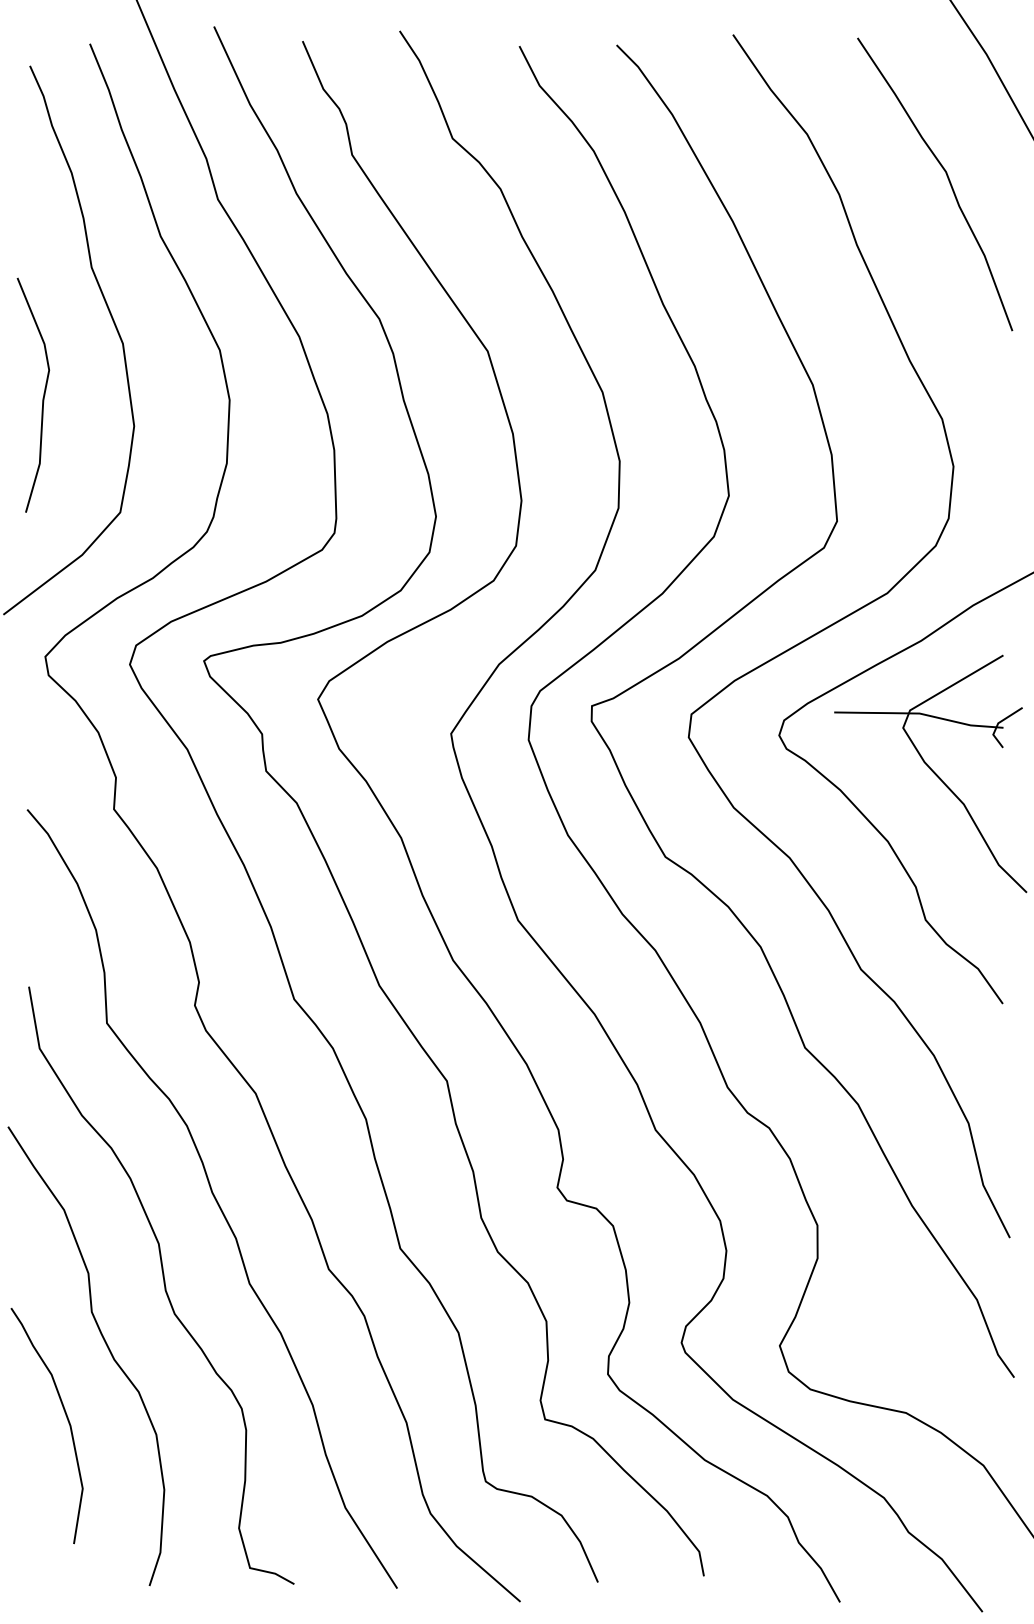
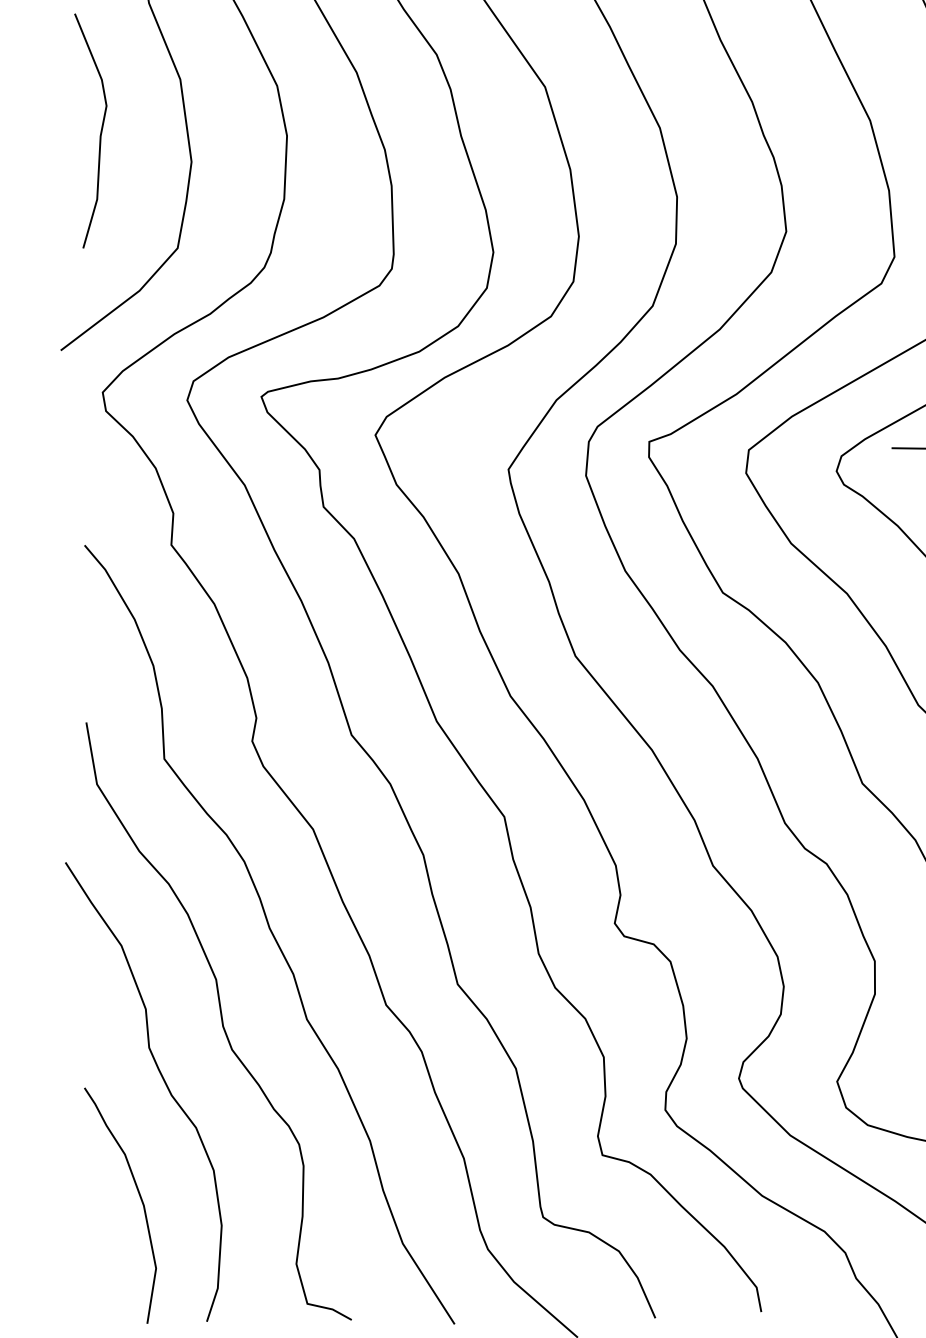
part: (66, 1418) -> (139, 1198), moved

